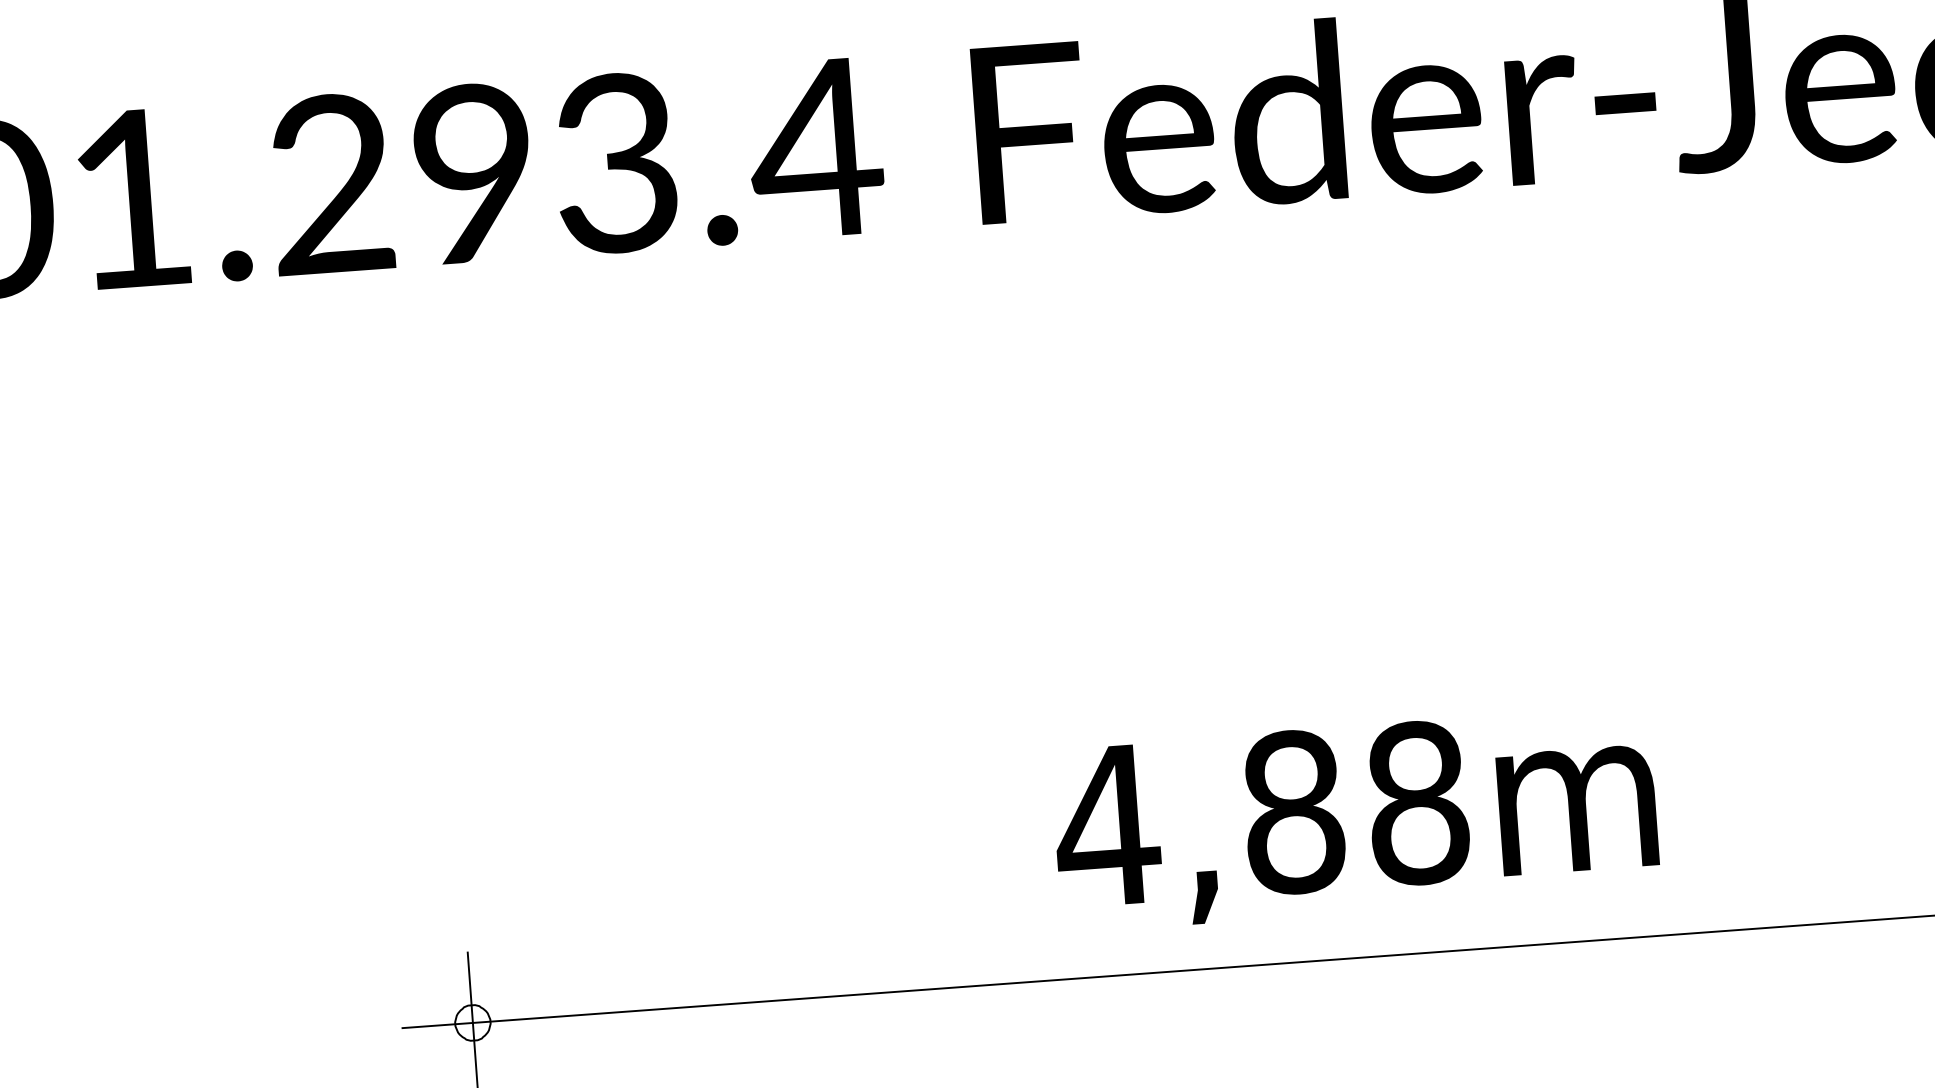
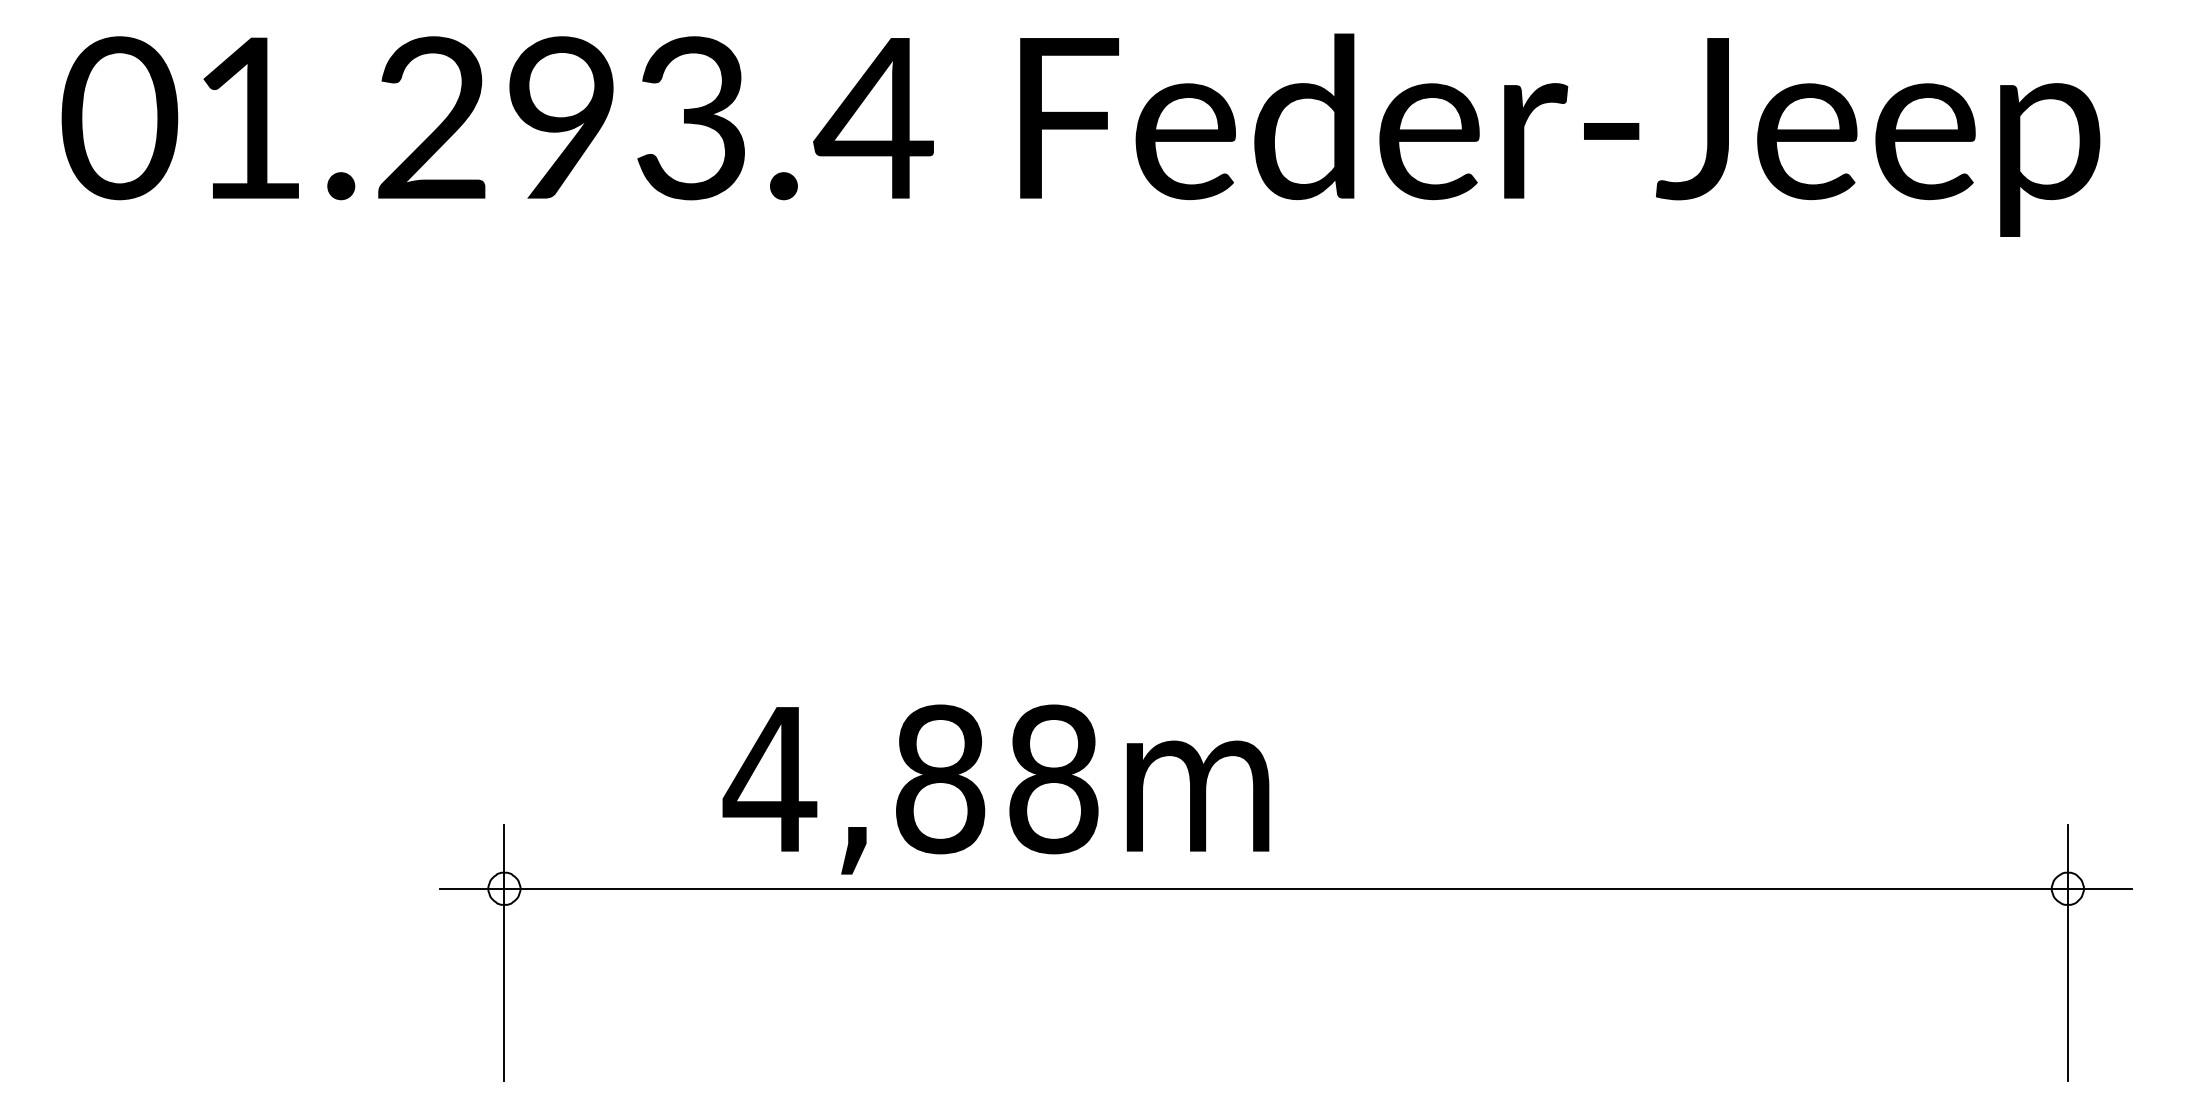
text: (1355, 819) -> (995, 789), moved

